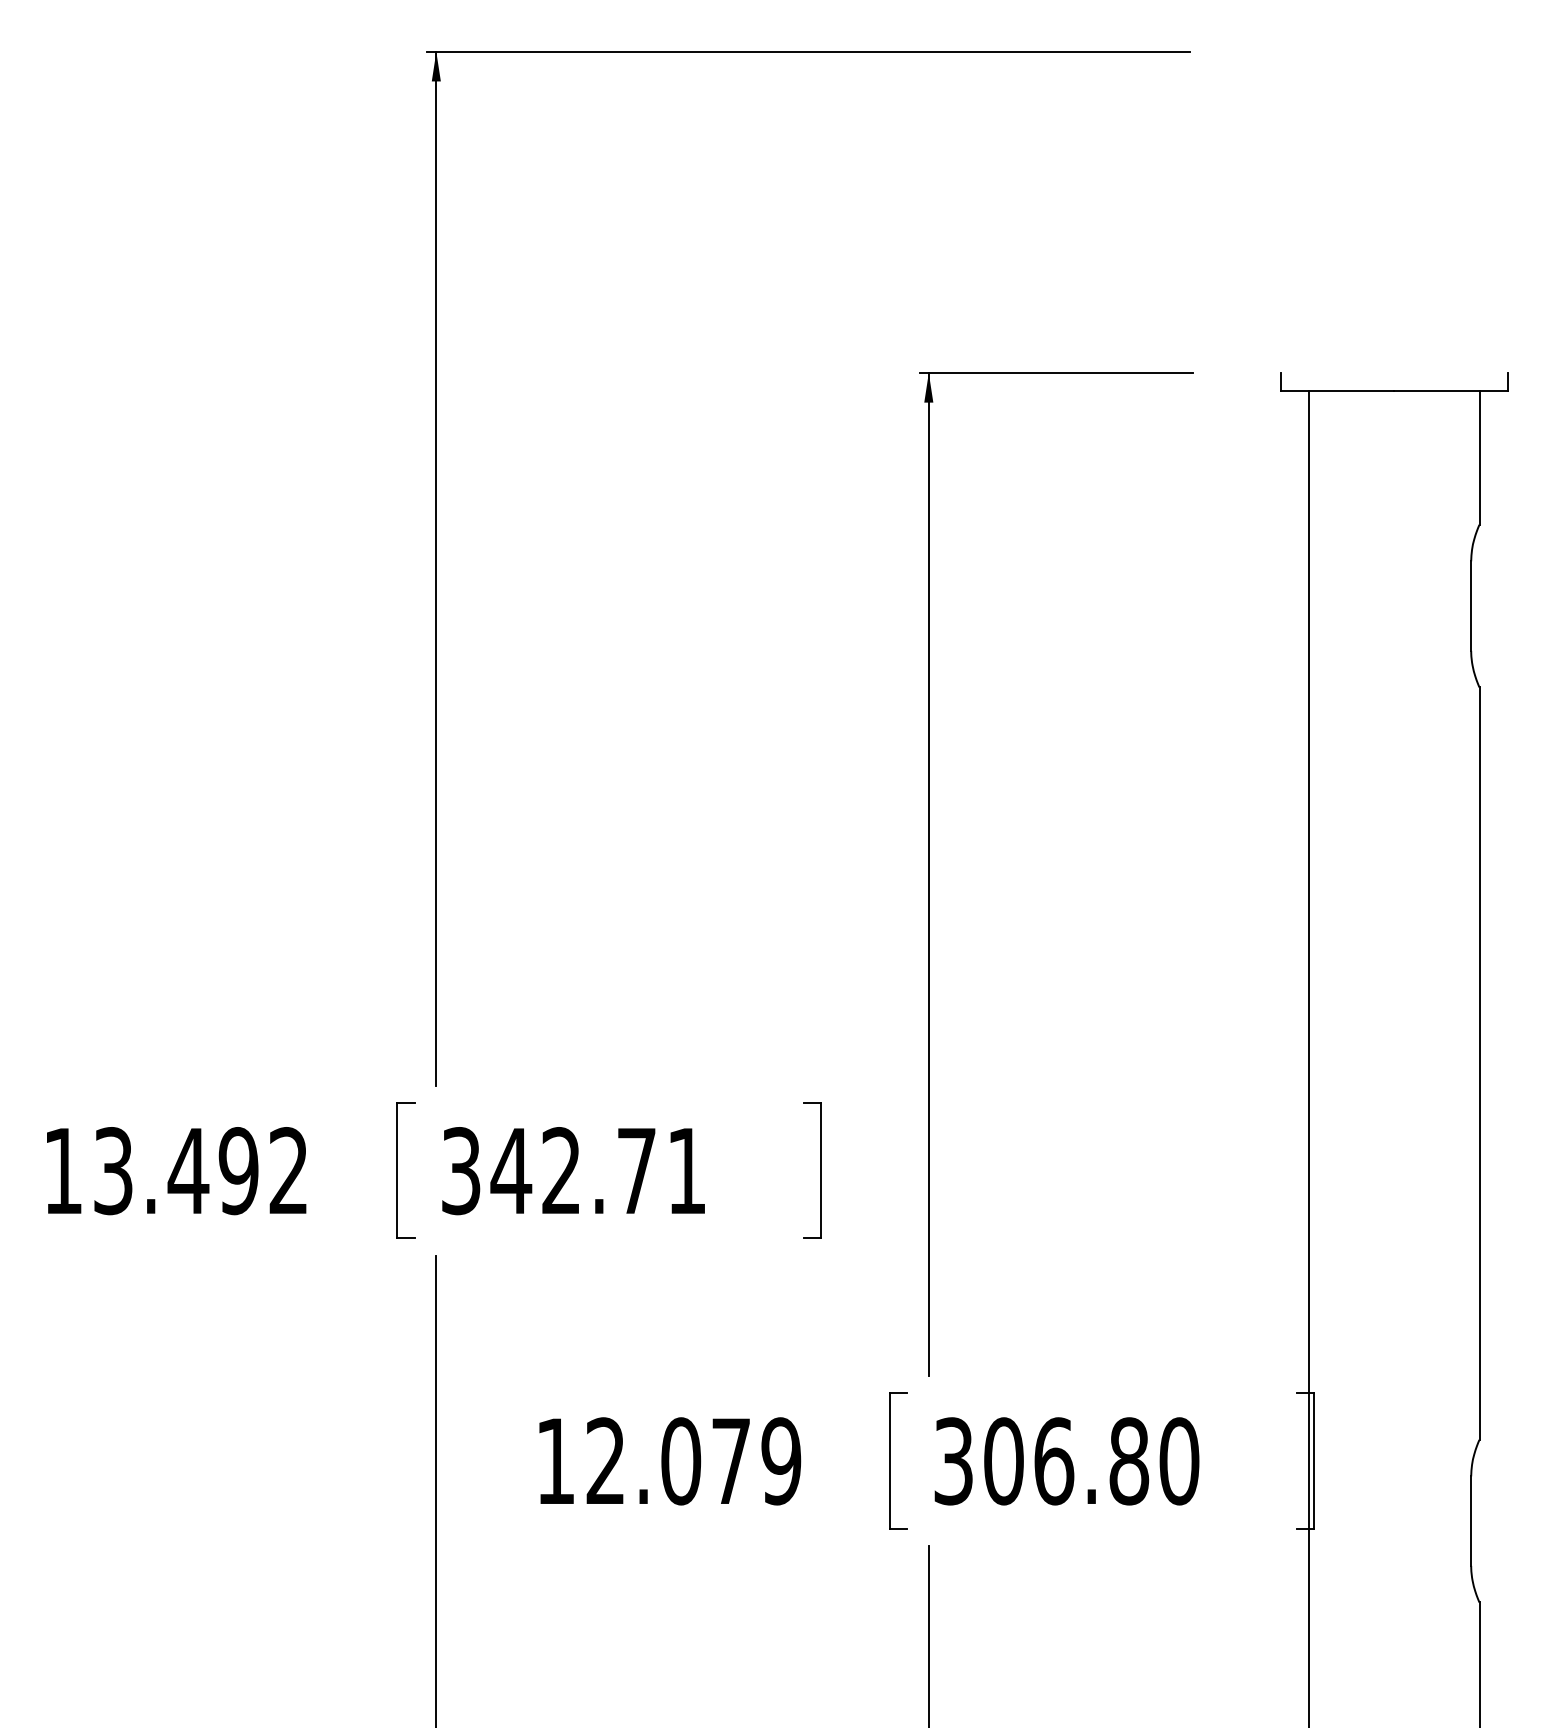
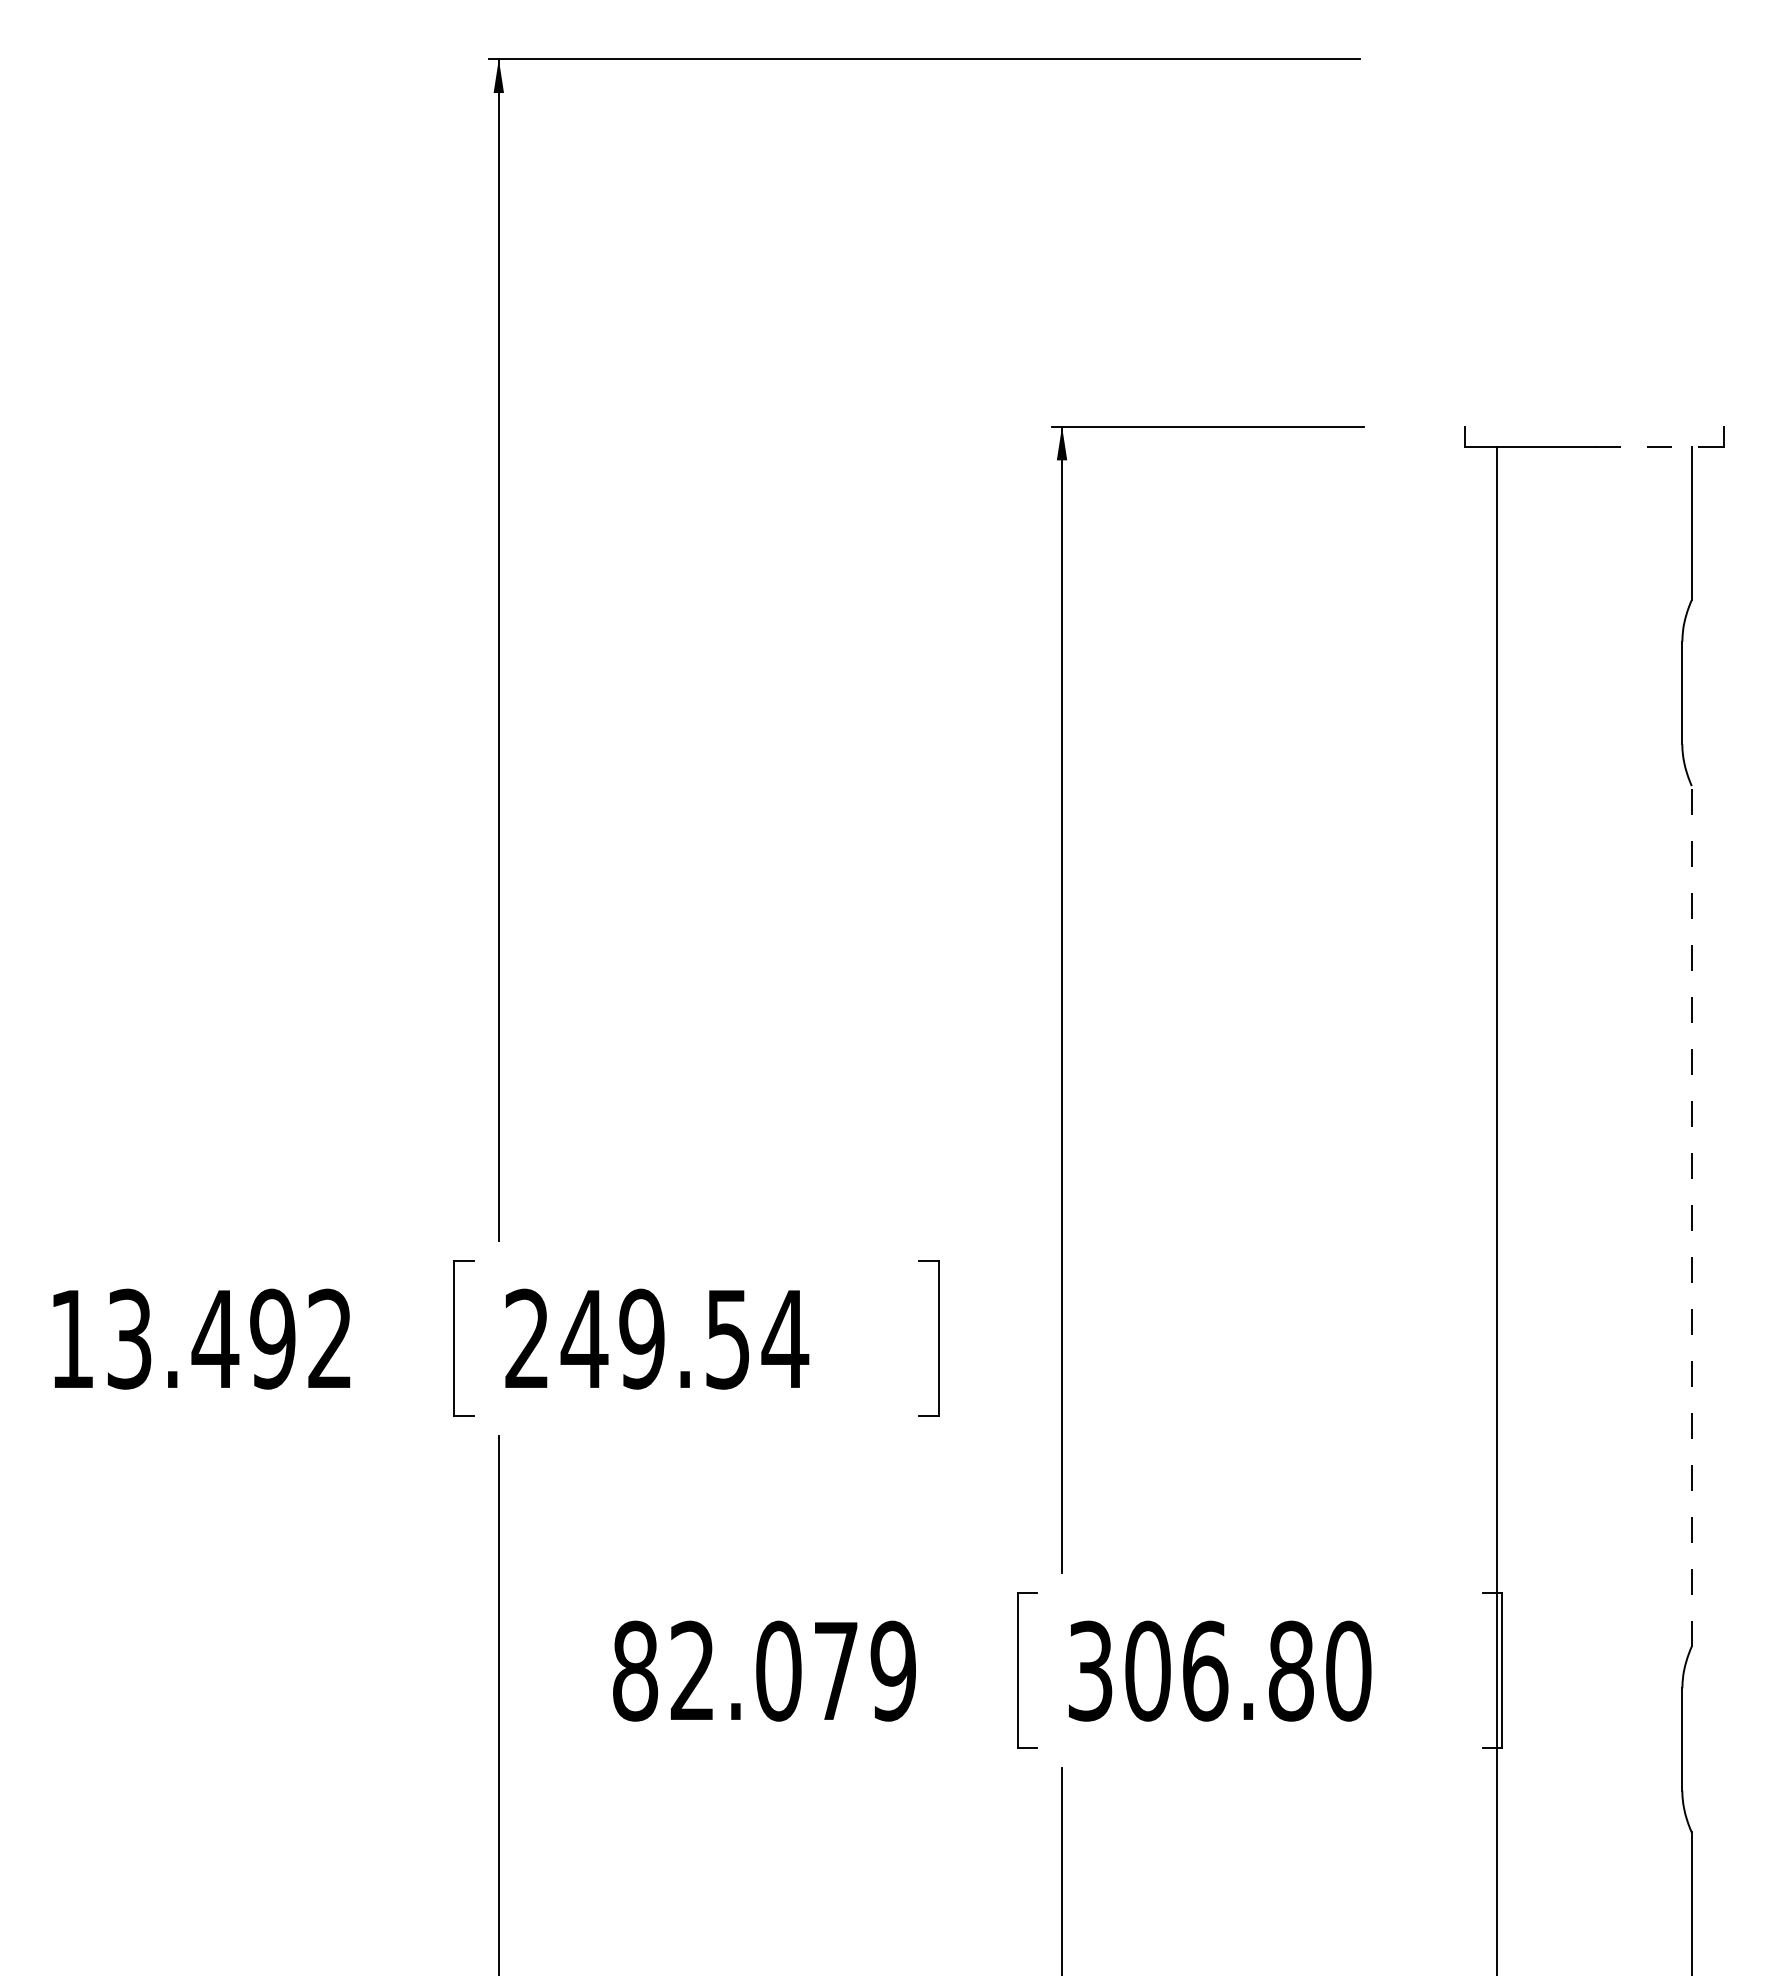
line: (1451, 391) -> (1659, 447), solid -> dashed
line: (1479, 1062) -> (1691, 1215), solid -> dashed
text: (575, 1170) -> (657, 1338), 342.71 -> 249.54
text: (555, 1460) -> (635, 1670), 12.079 -> 82.079

